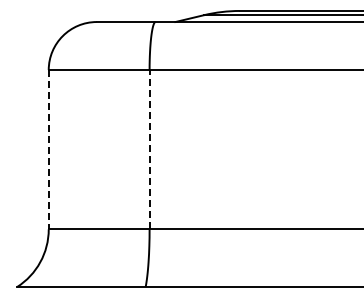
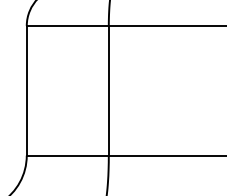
line: (48, 149) -> (26, 90), dashed -> solid
line: (149, 149) -> (108, 90), dashed -> solid

